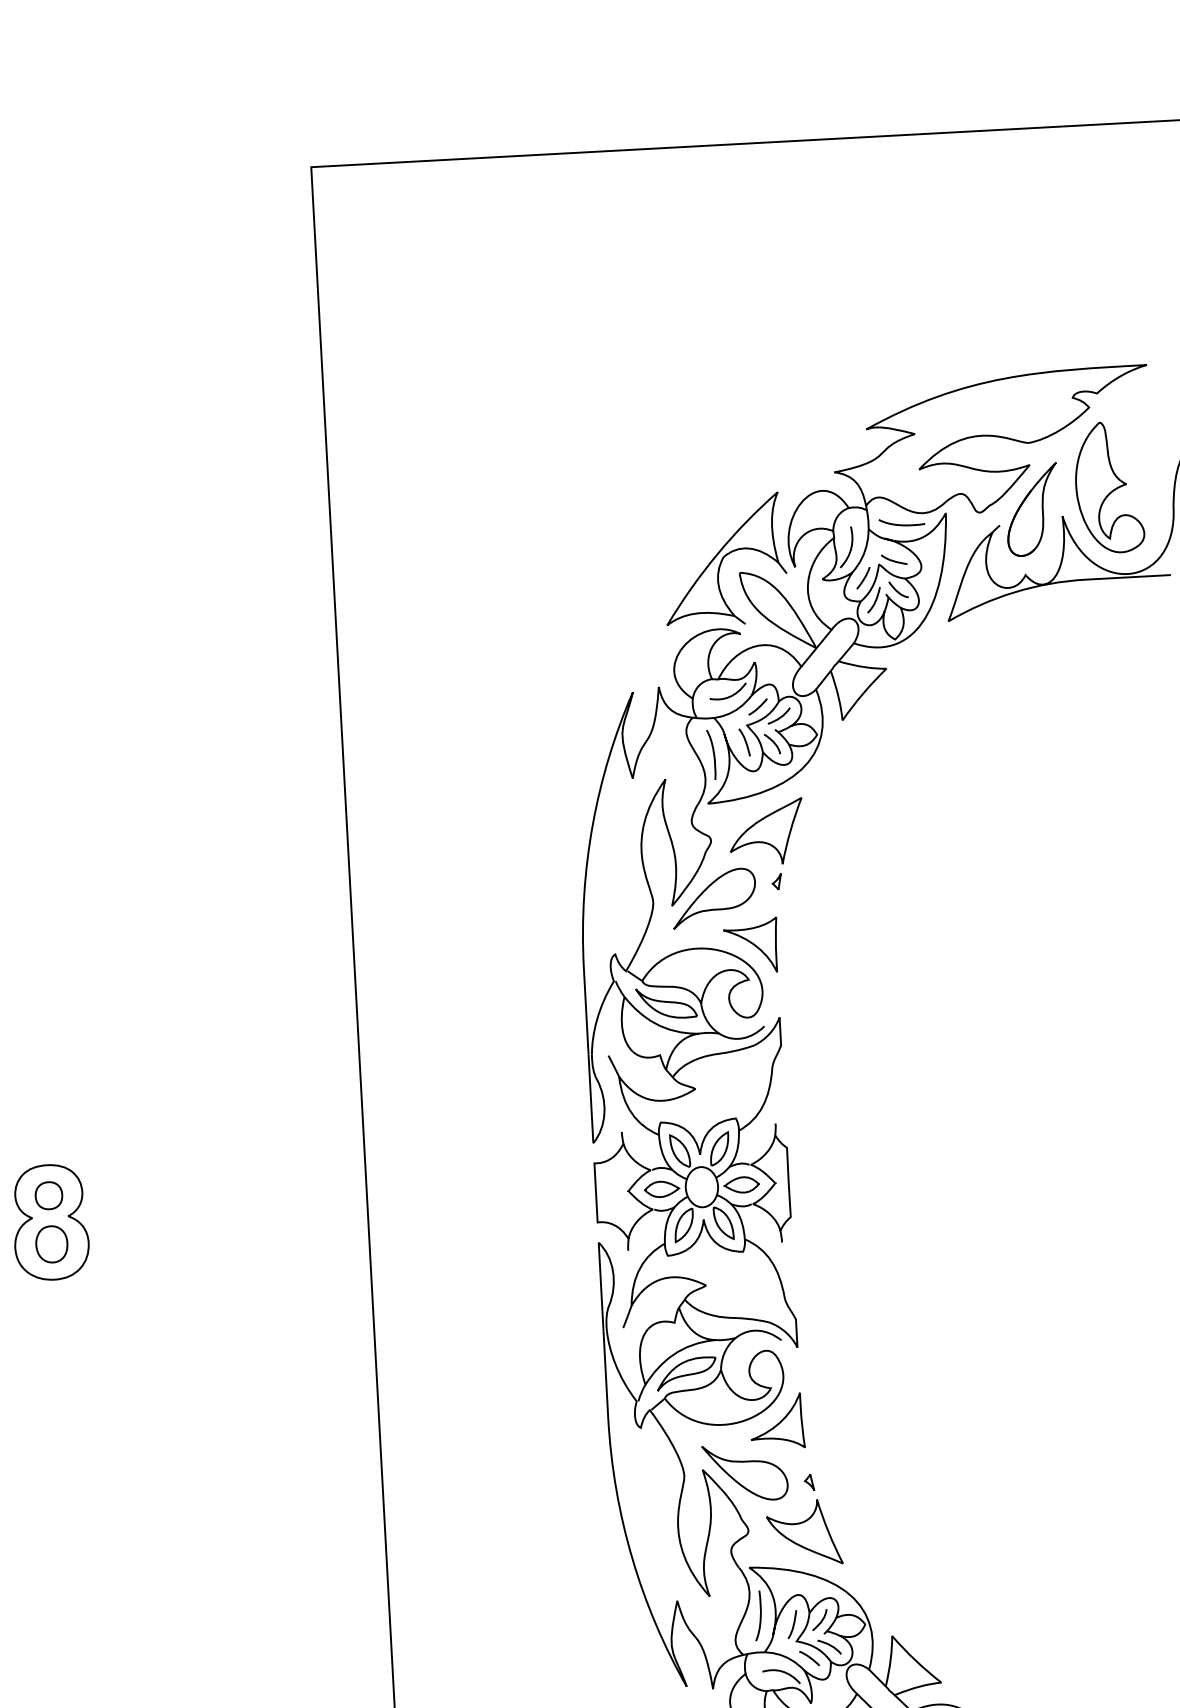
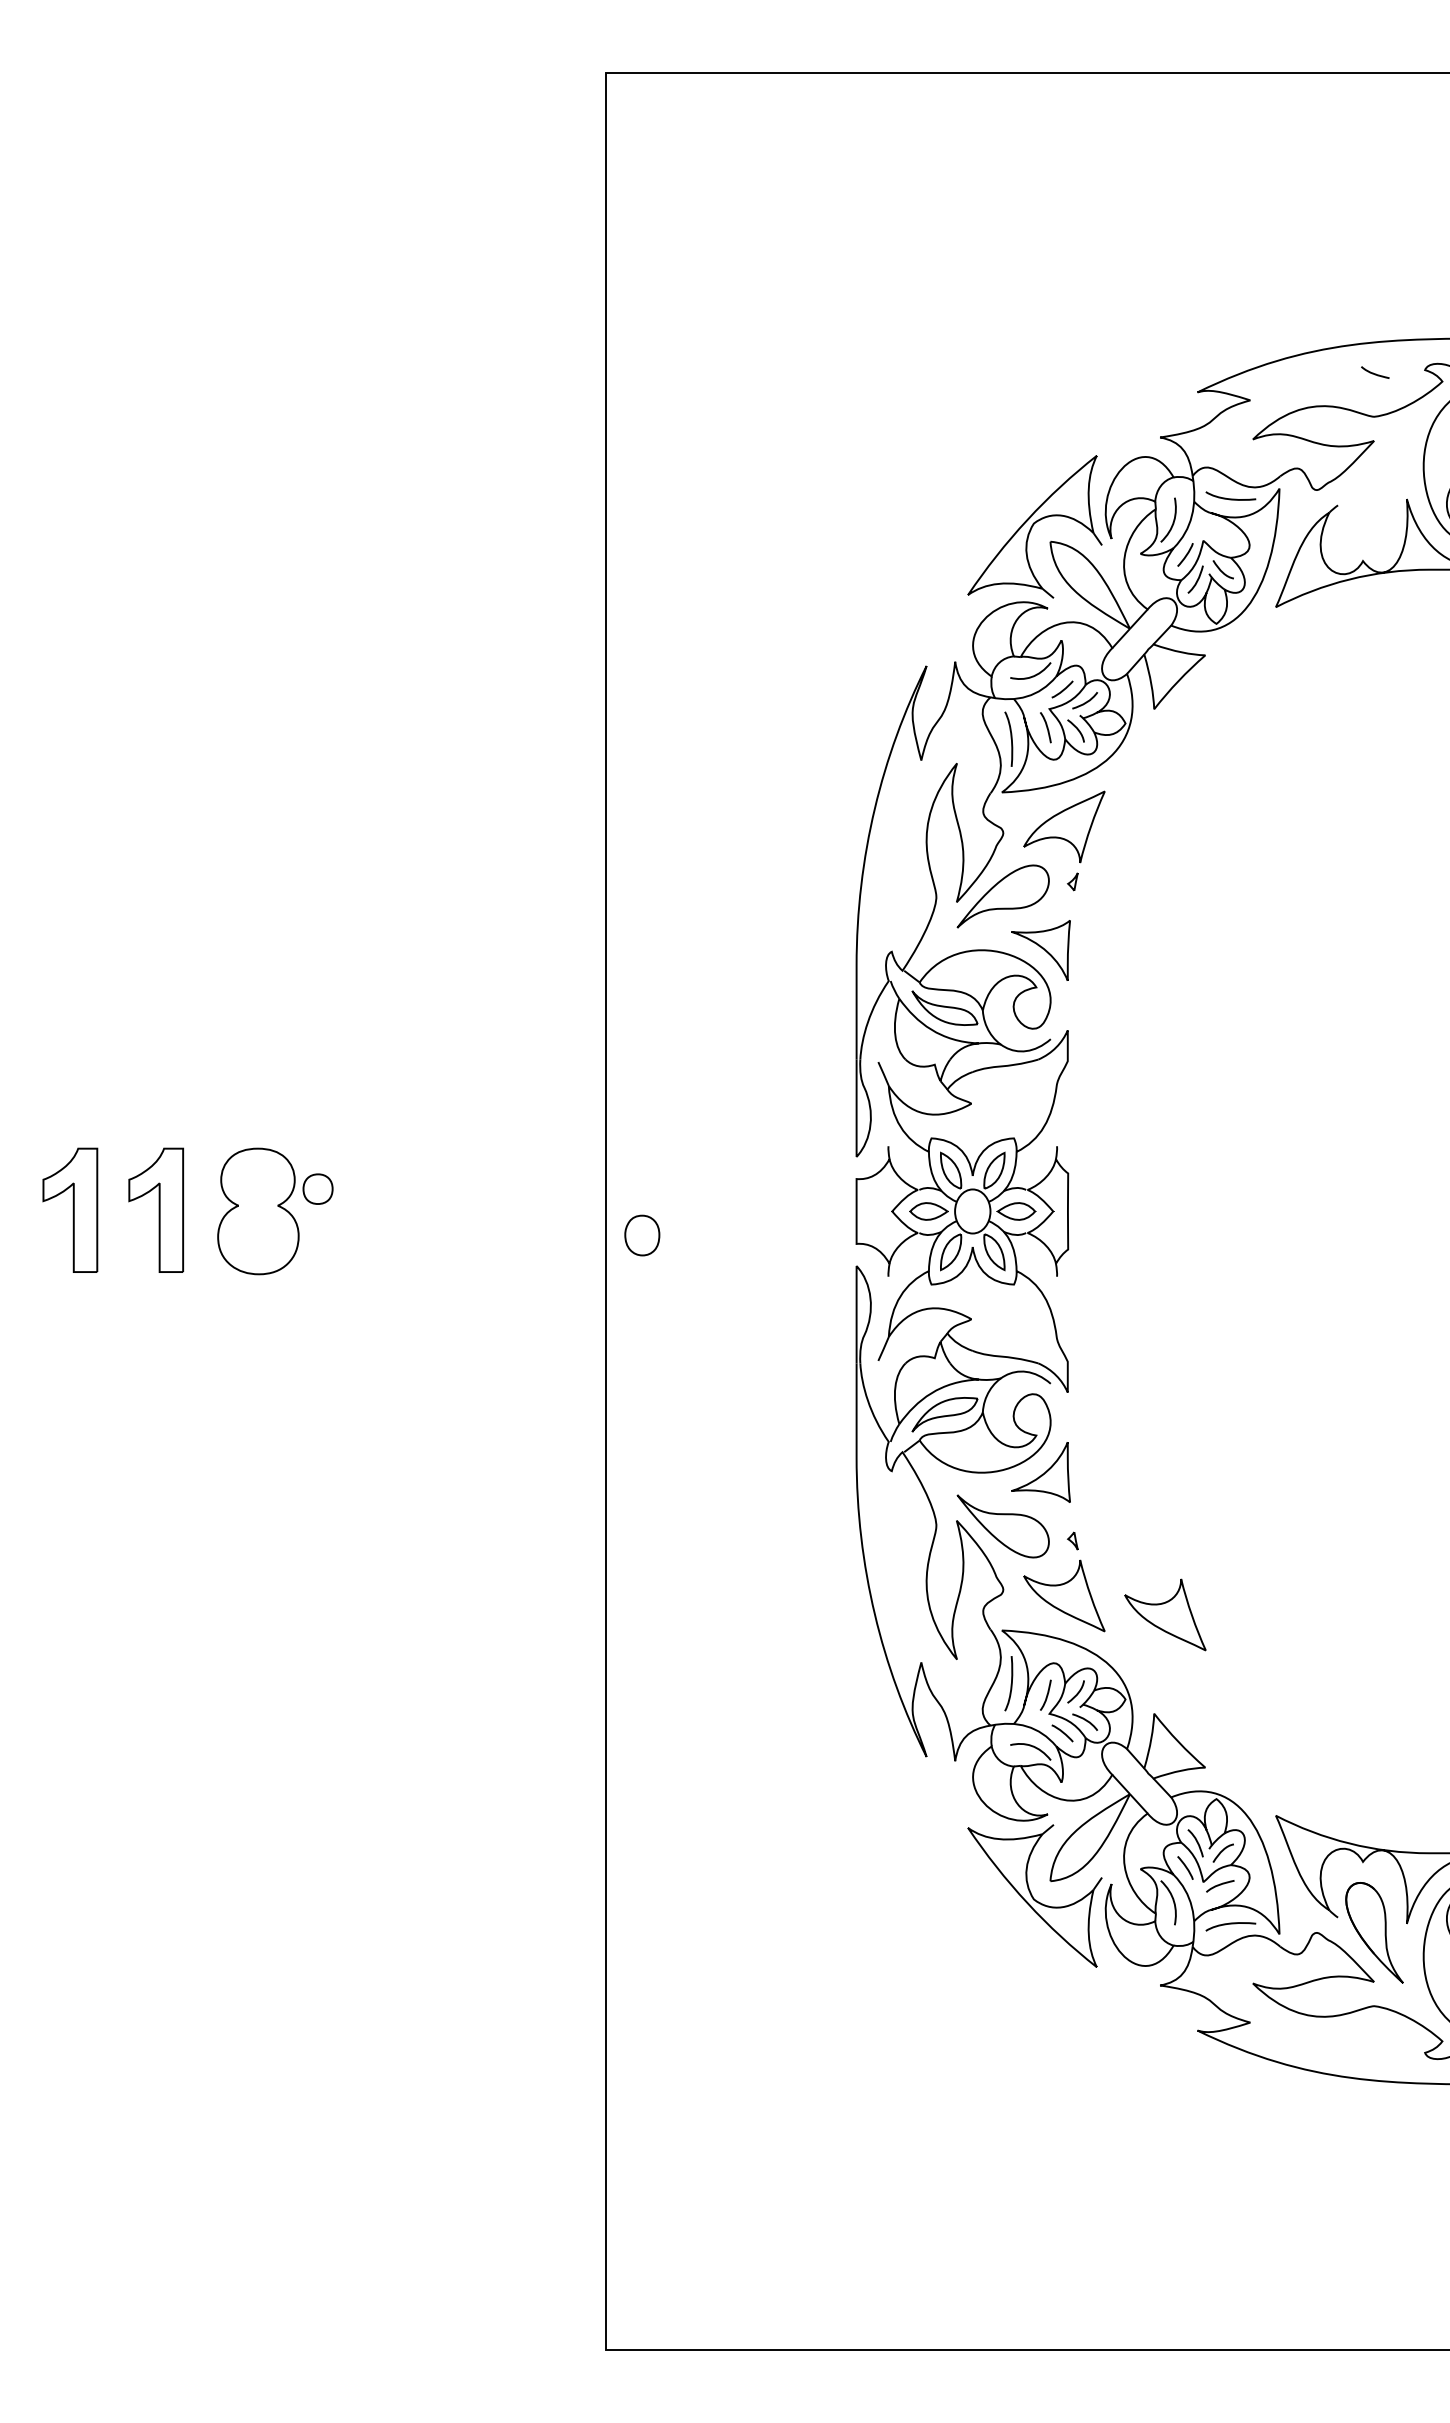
part: (1032, 509) -> (1374, 489), removed
curve: (894, 560) -> (1375, 373), moved
part: (48, 1195) -> (317, 1188), moved
part: (52, 1244) -> (642, 1235), moved
part: (897, 1545) -> (1165, 1614), added

